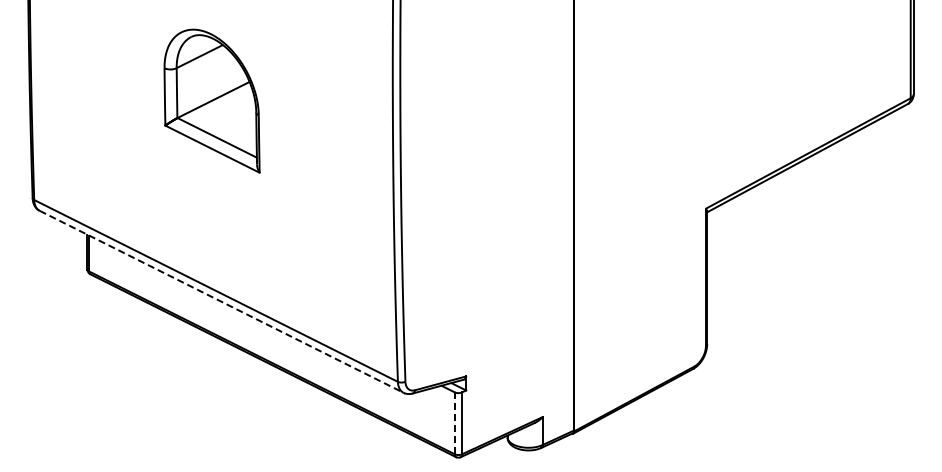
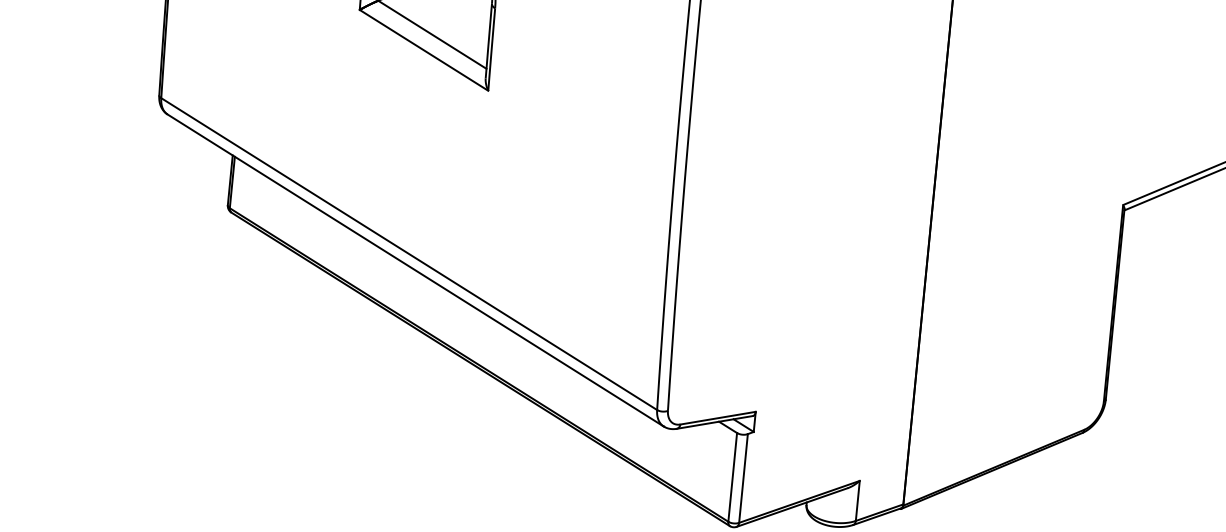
line: (222, 302) -> (416, 271), dashed -> solid
line: (454, 423) -> (732, 477), dashed -> solid

